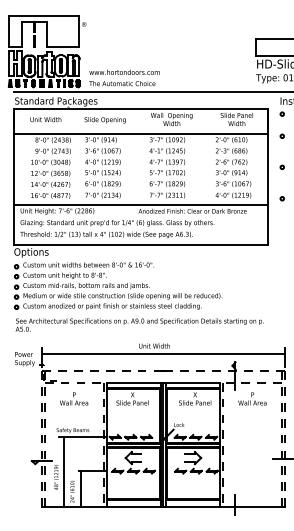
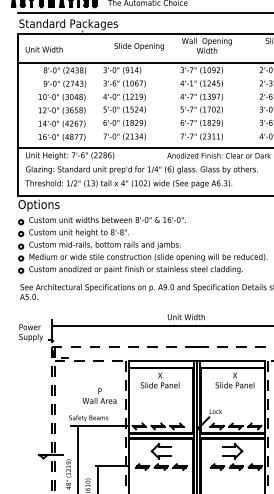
text: (45, 119) -> (43, 49), moved
text: (104, 120) -> (138, 47), moved
text: (74, 398) -> (100, 395), moved

